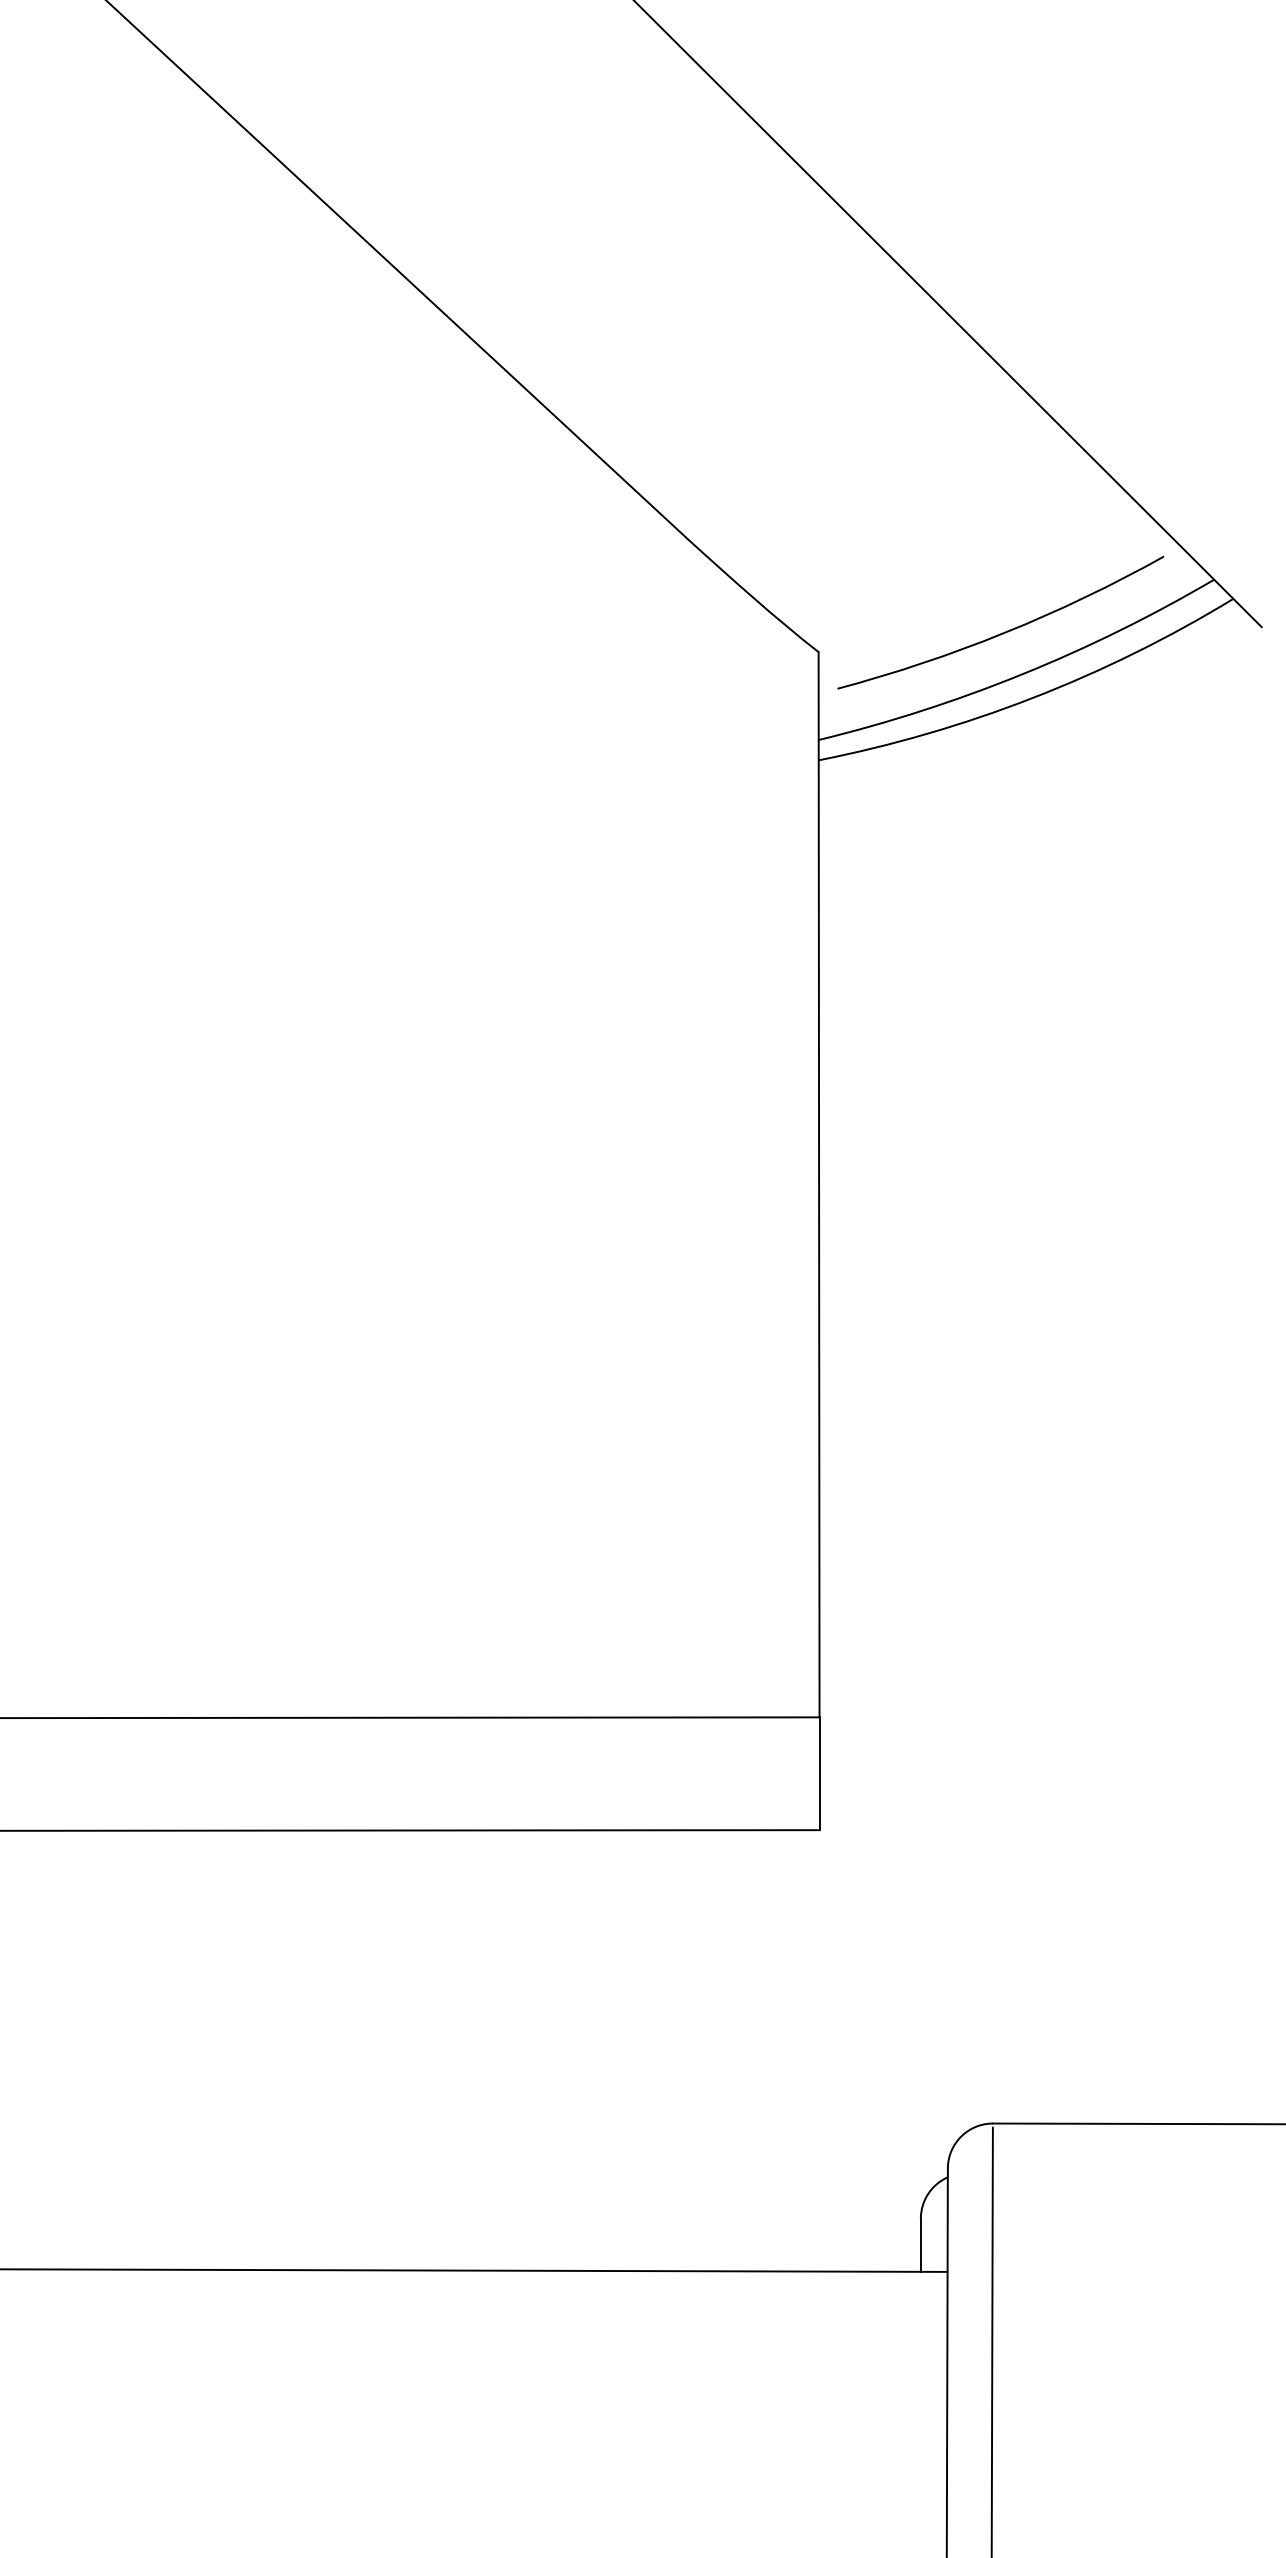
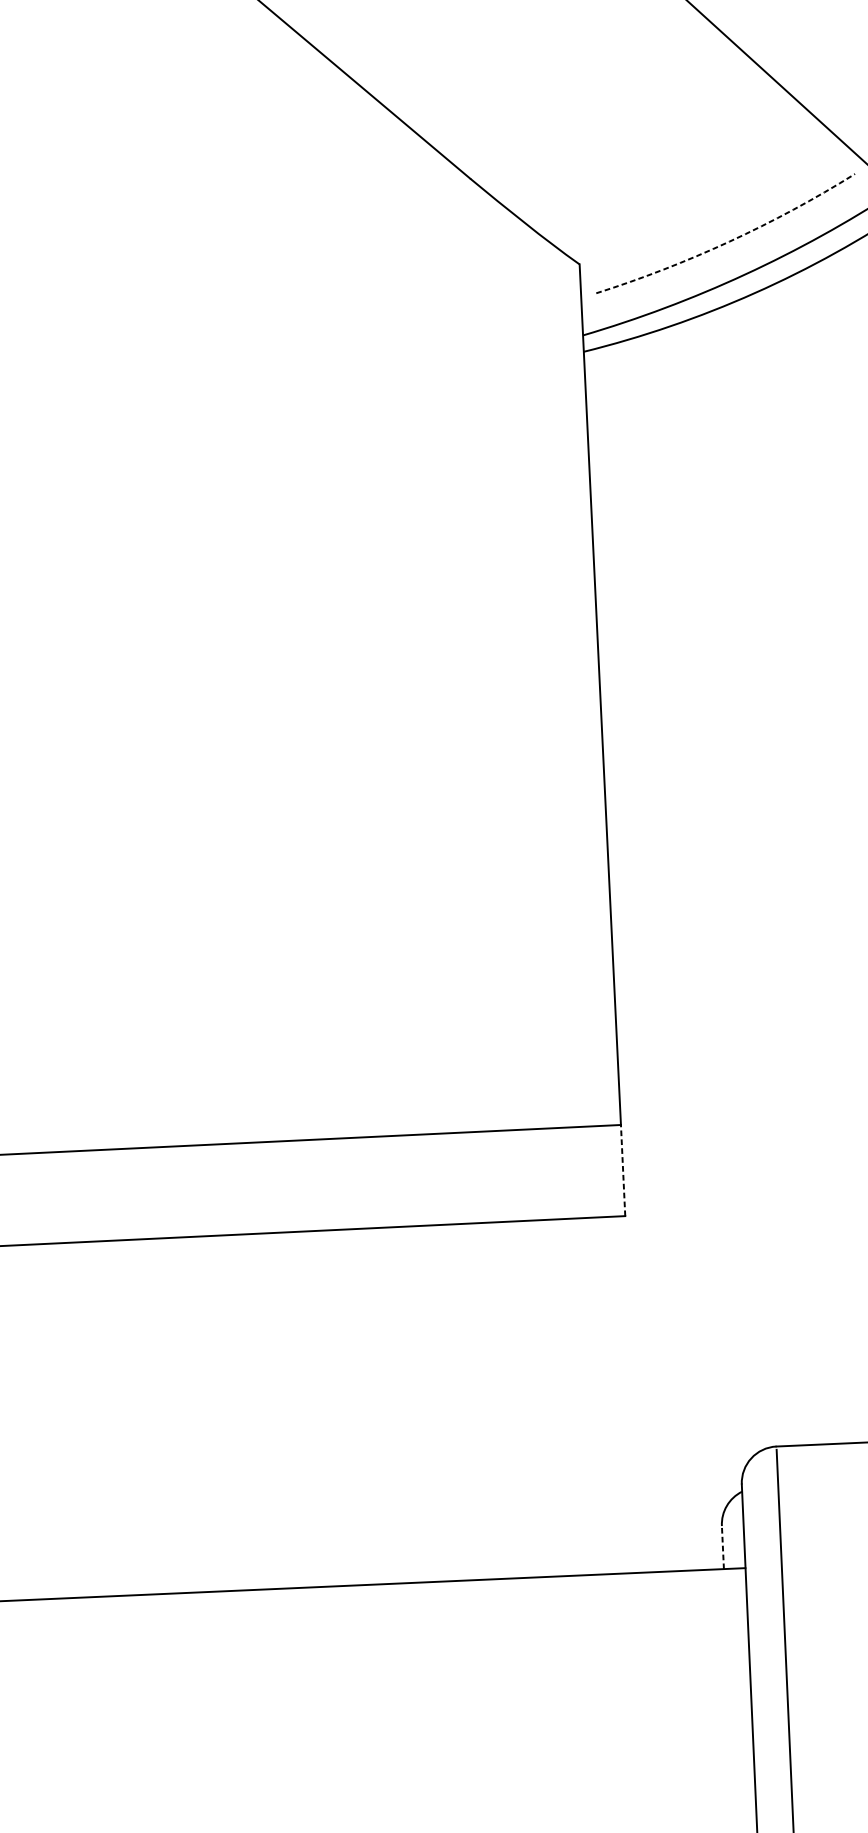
arc: (1004, 632) -> (729, 241), solid -> dashed
line: (819, 1773) -> (623, 1170), solid -> dashed
line: (920, 2245) -> (722, 1547), solid -> dashed

